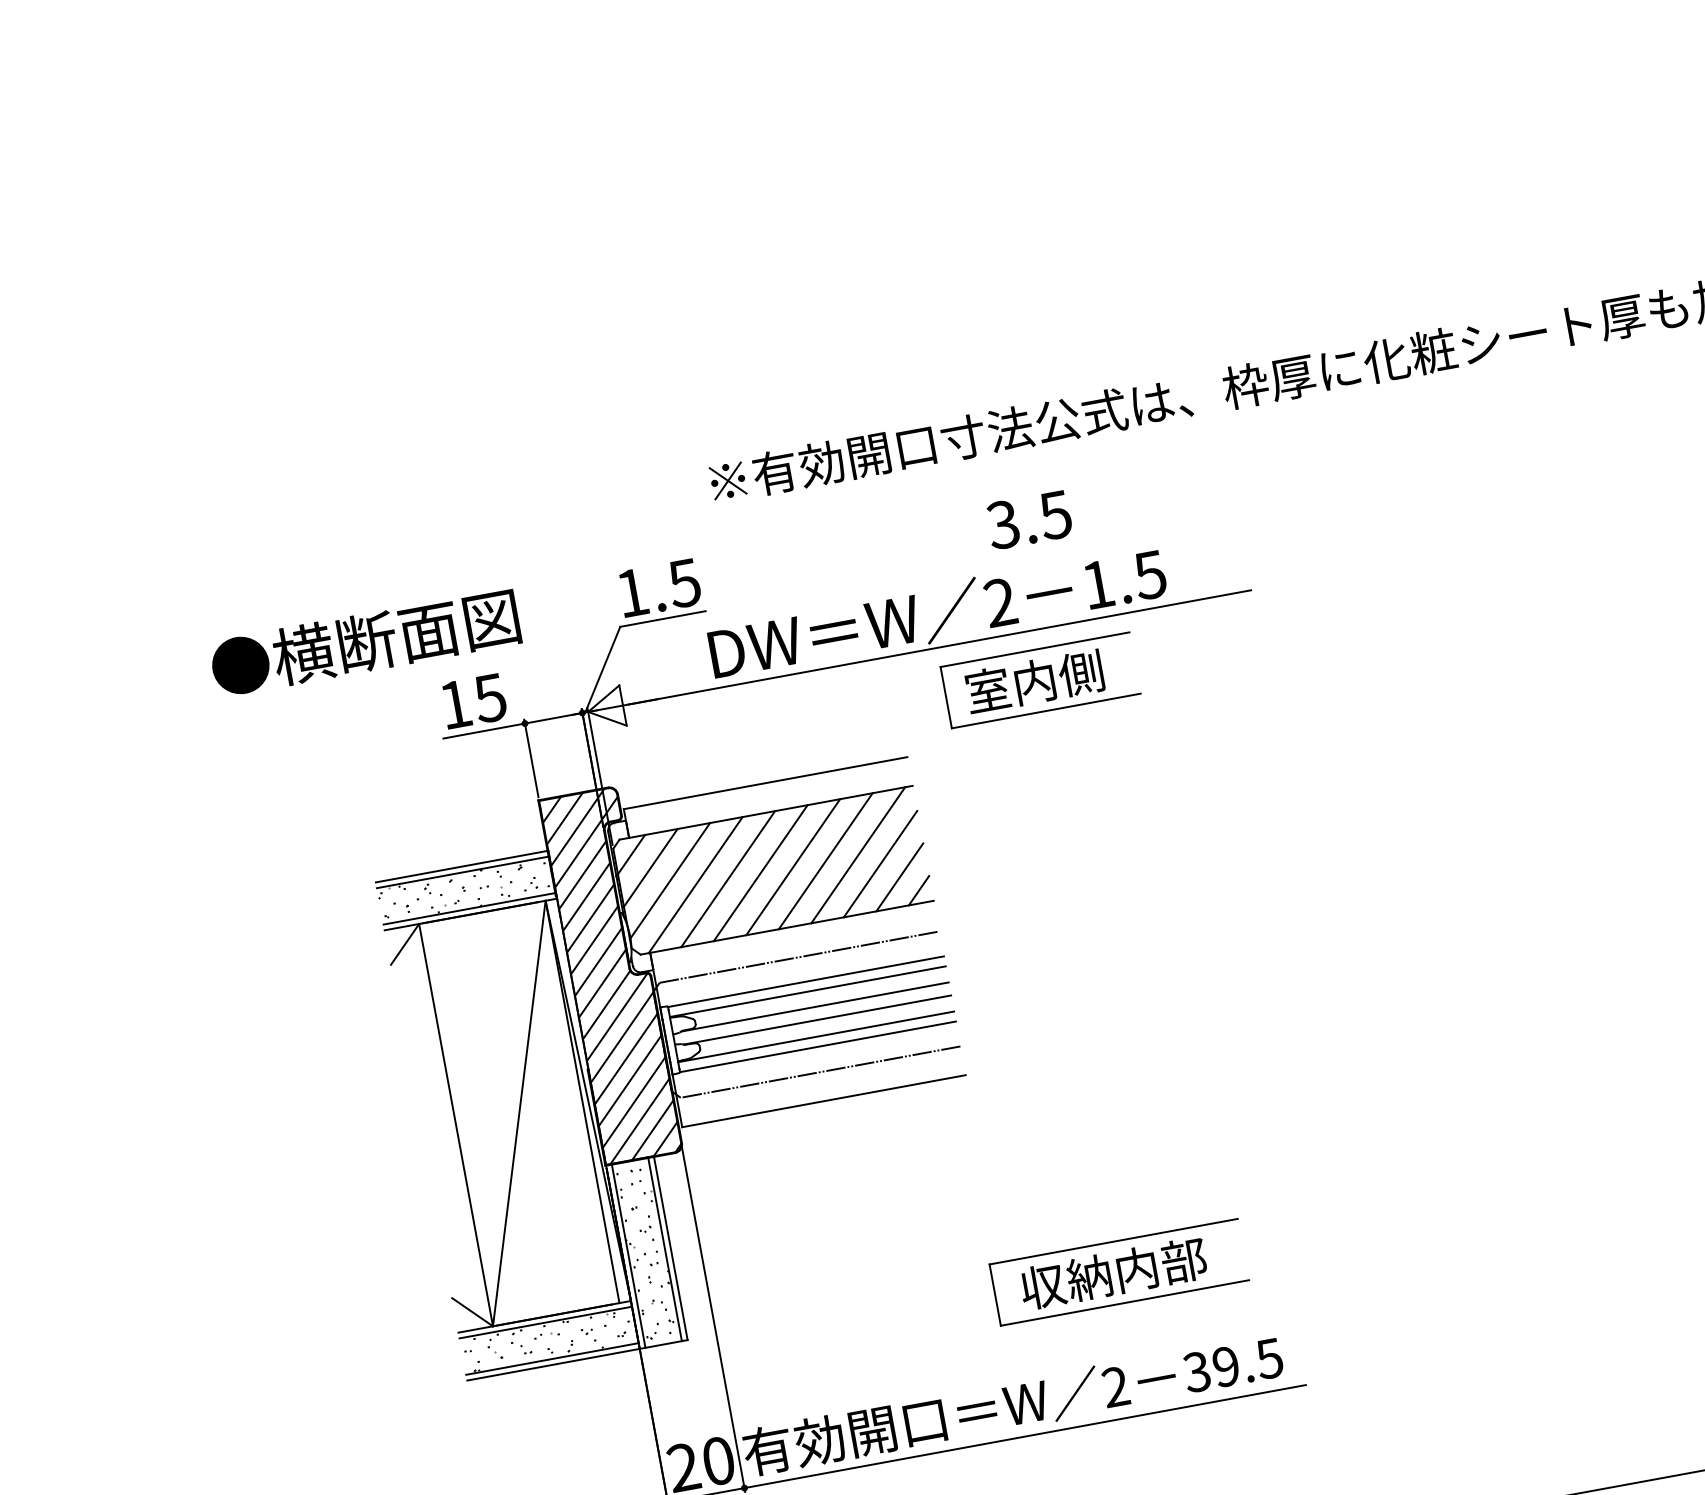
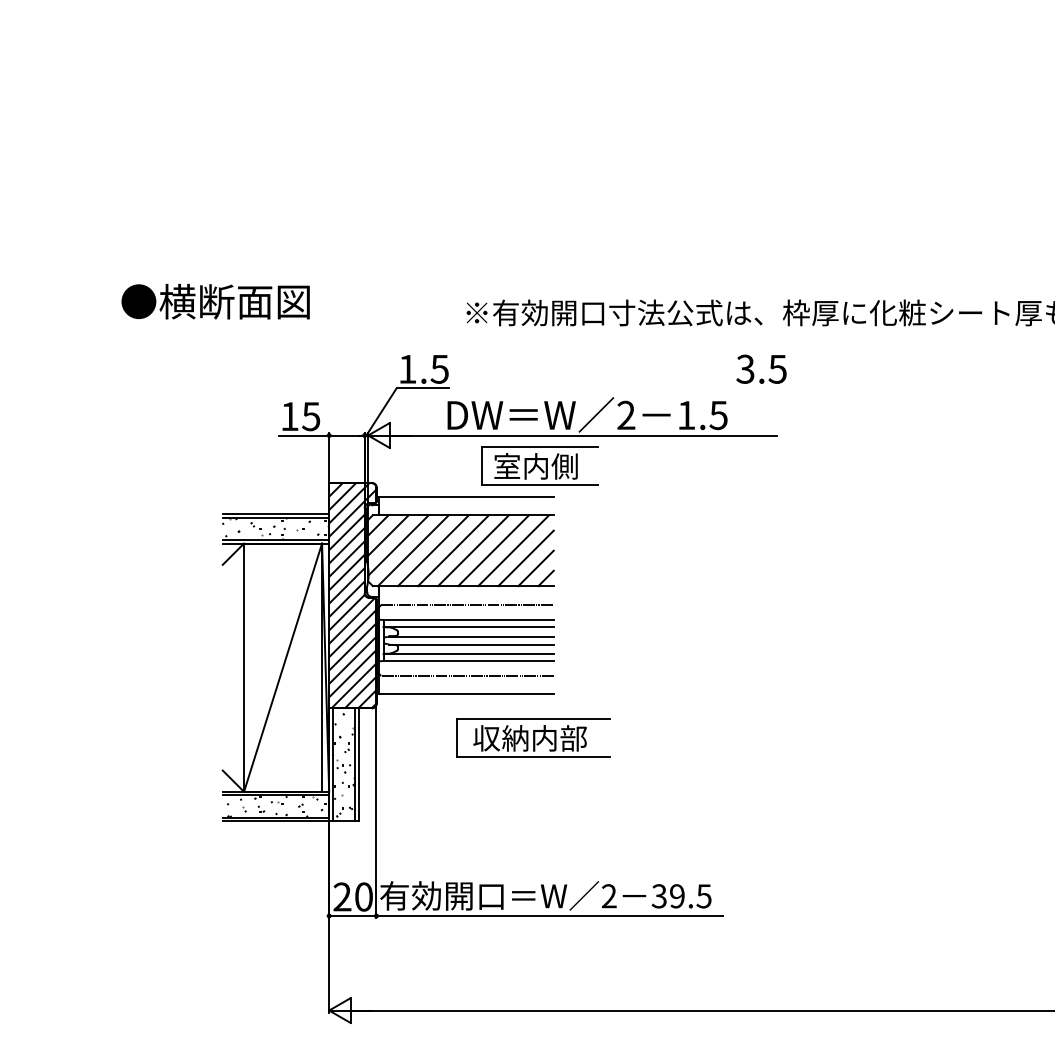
text: (1028, 518) -> (761, 368), moved
text: (364, 642) -> (215, 301), moved
part: (1040, 679) -> (539, 465), moved
part: (1118, 1271) -> (533, 737), moved

